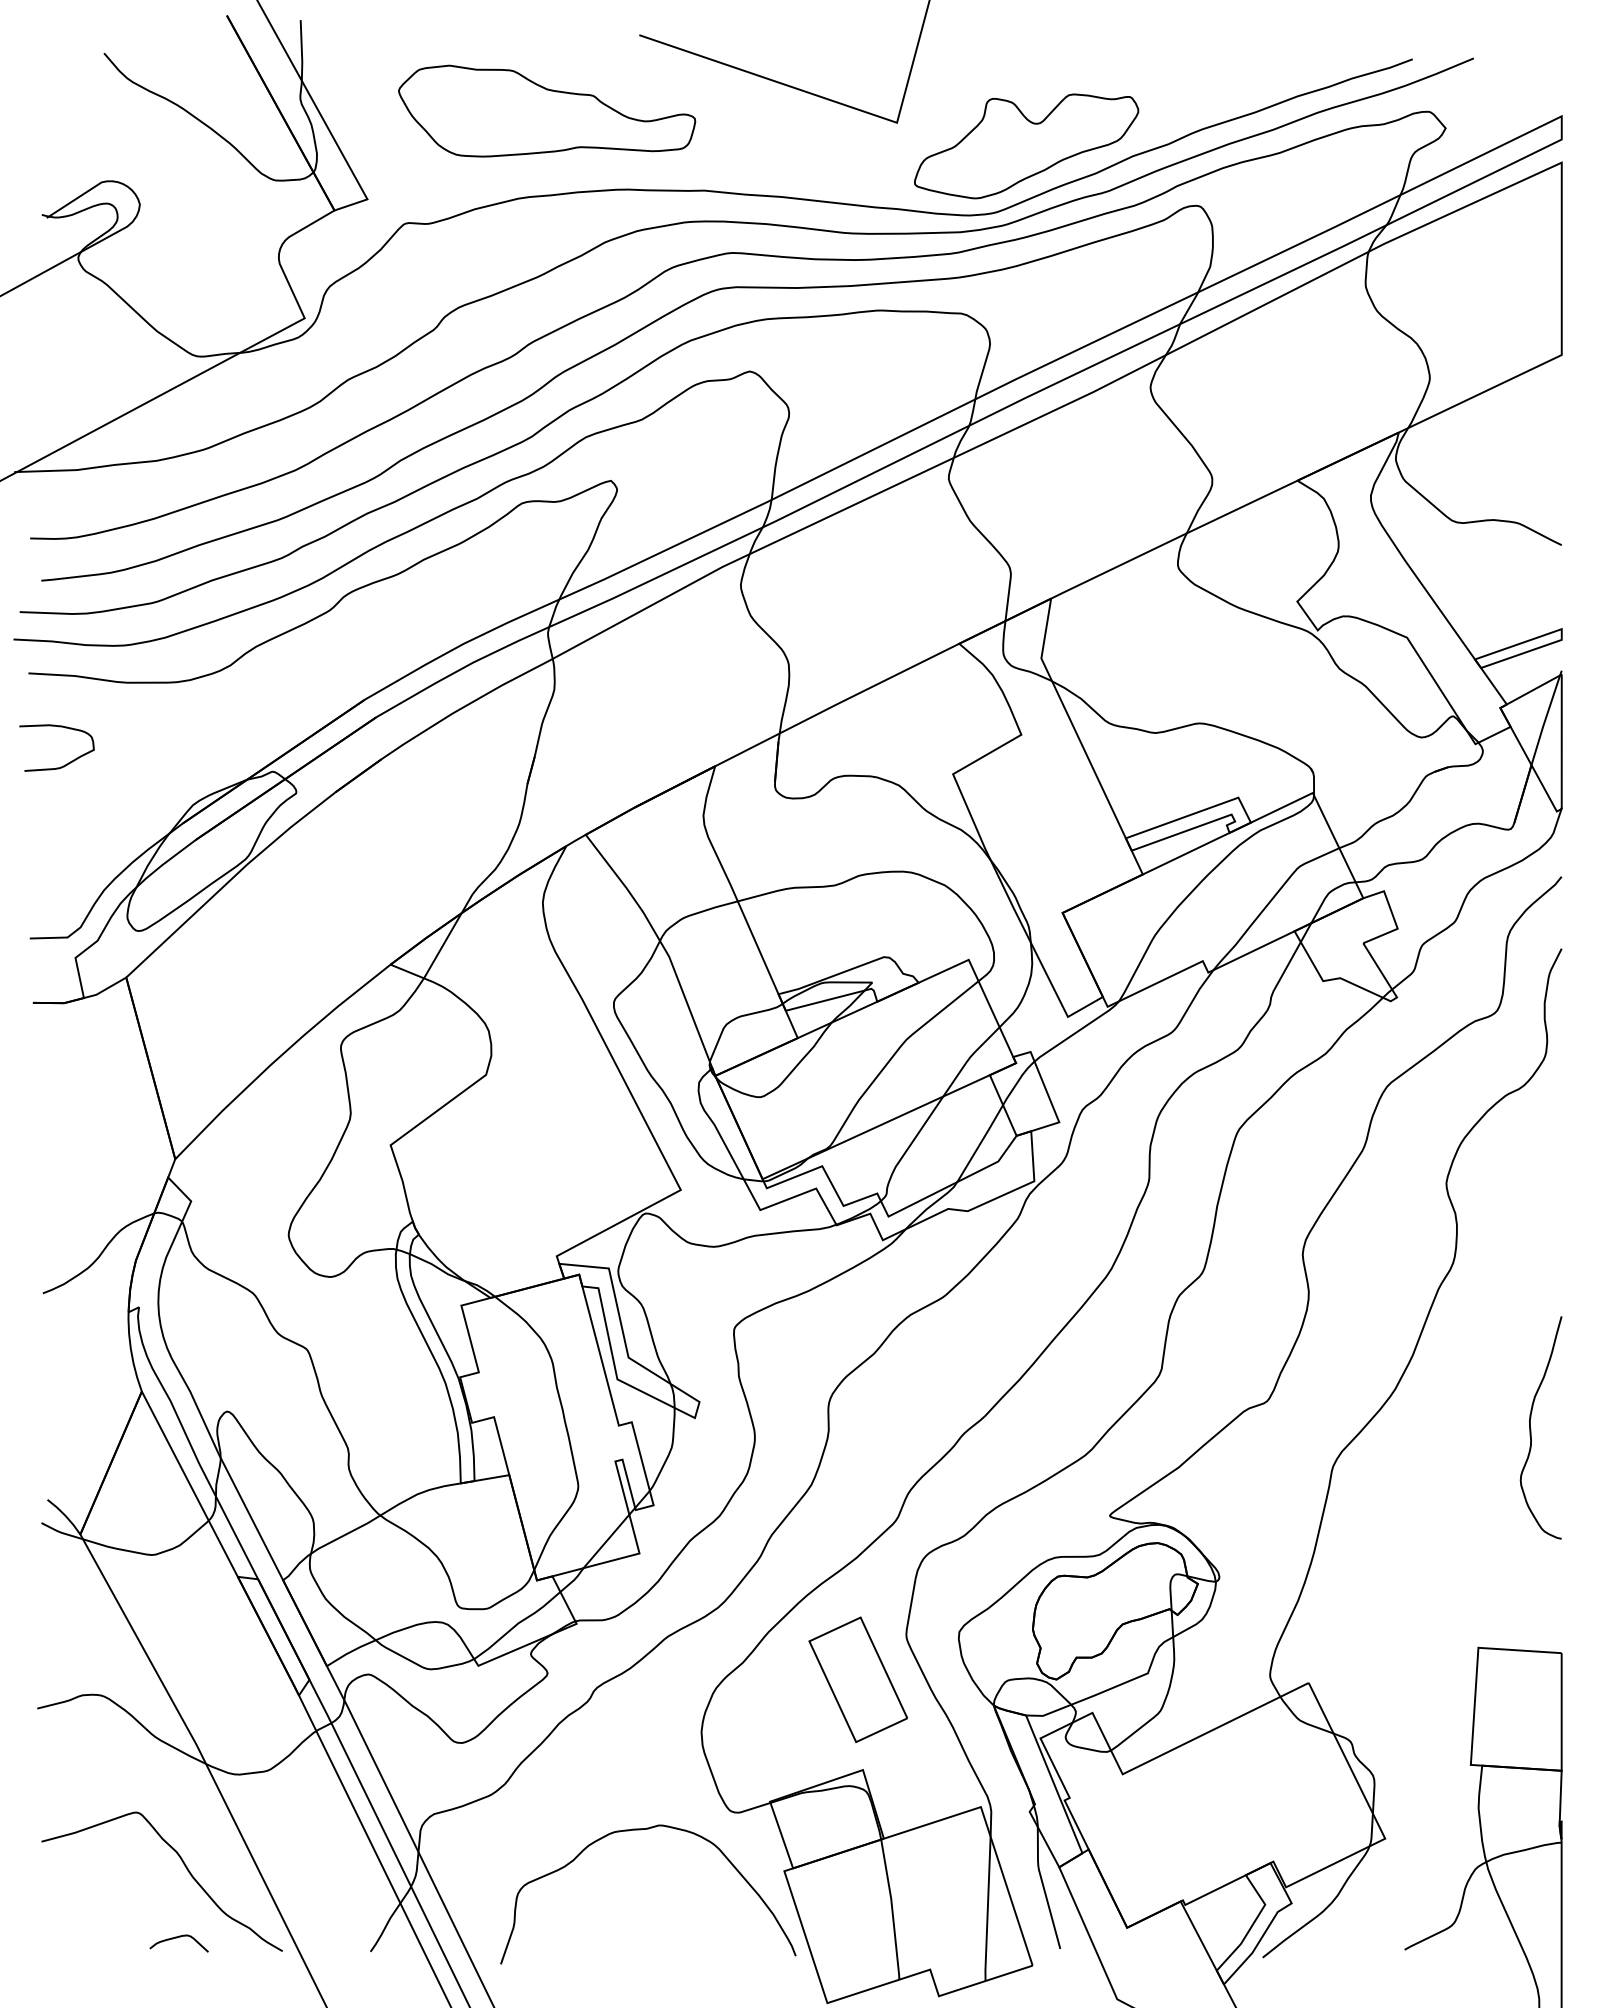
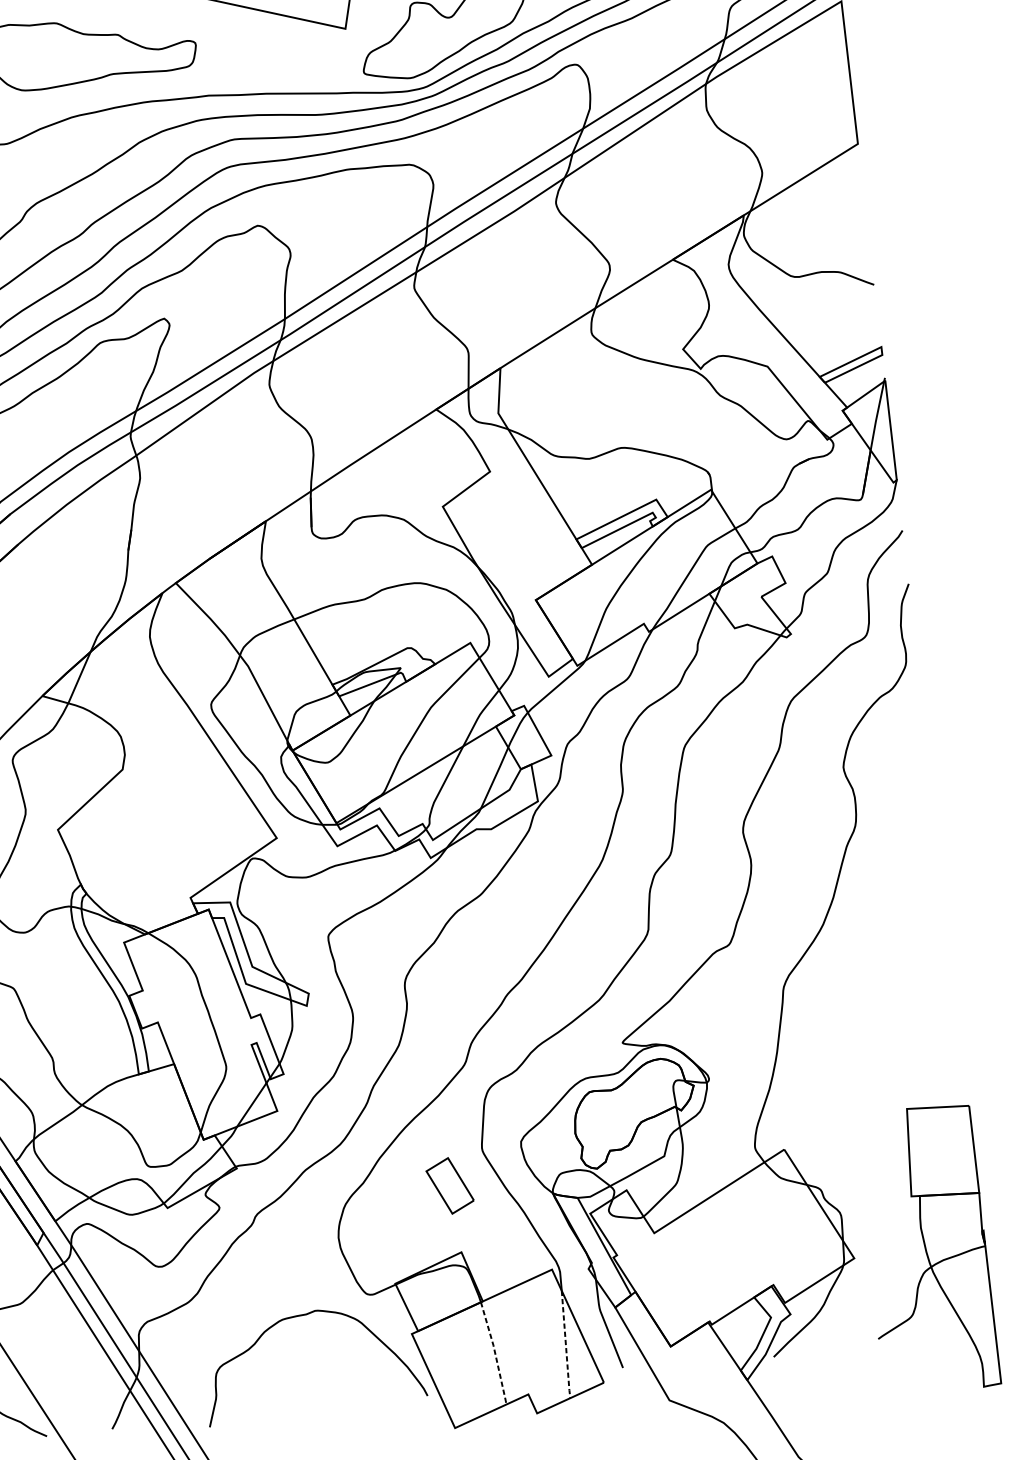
curve: (1531, 1428) -> (927, 941), removed
part: (857, 1679) -> (449, 1185), size x0.6
line: (892, 1909) -> (495, 1353), solid -> dashed
line: (987, 1909) -> (565, 1344), solid -> dashed

